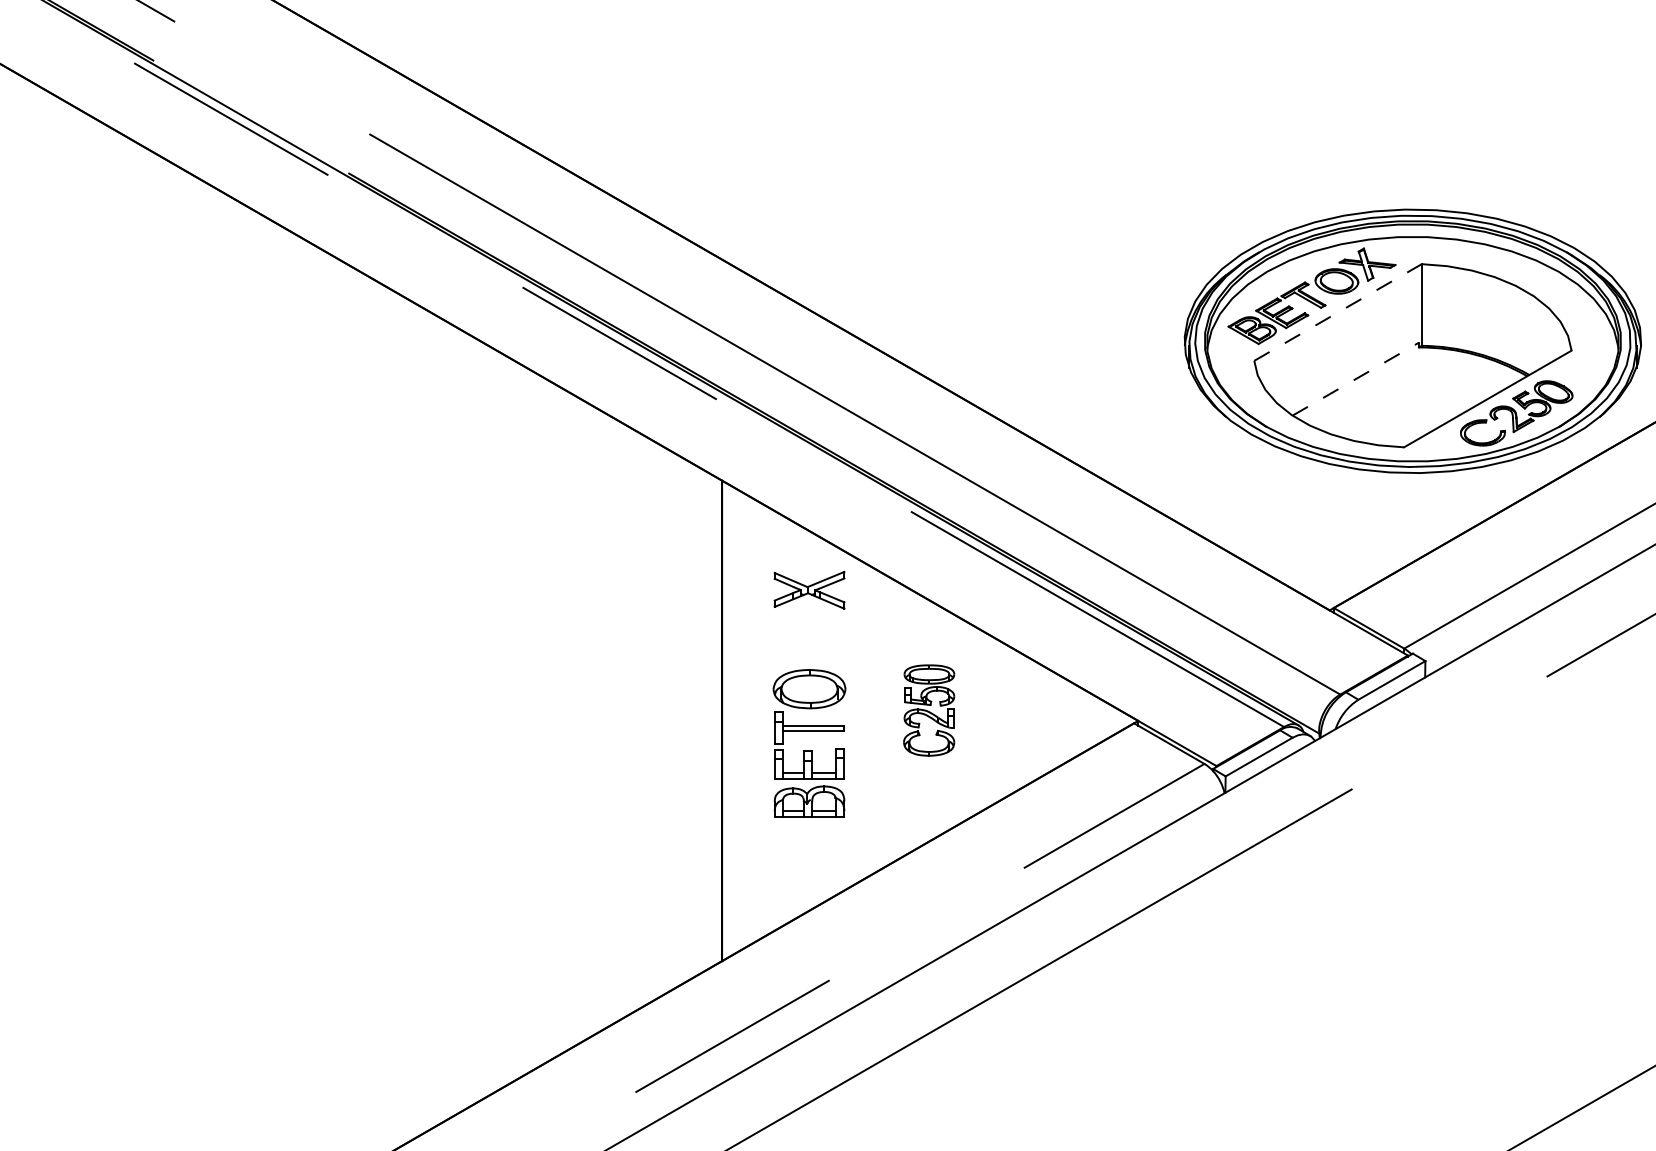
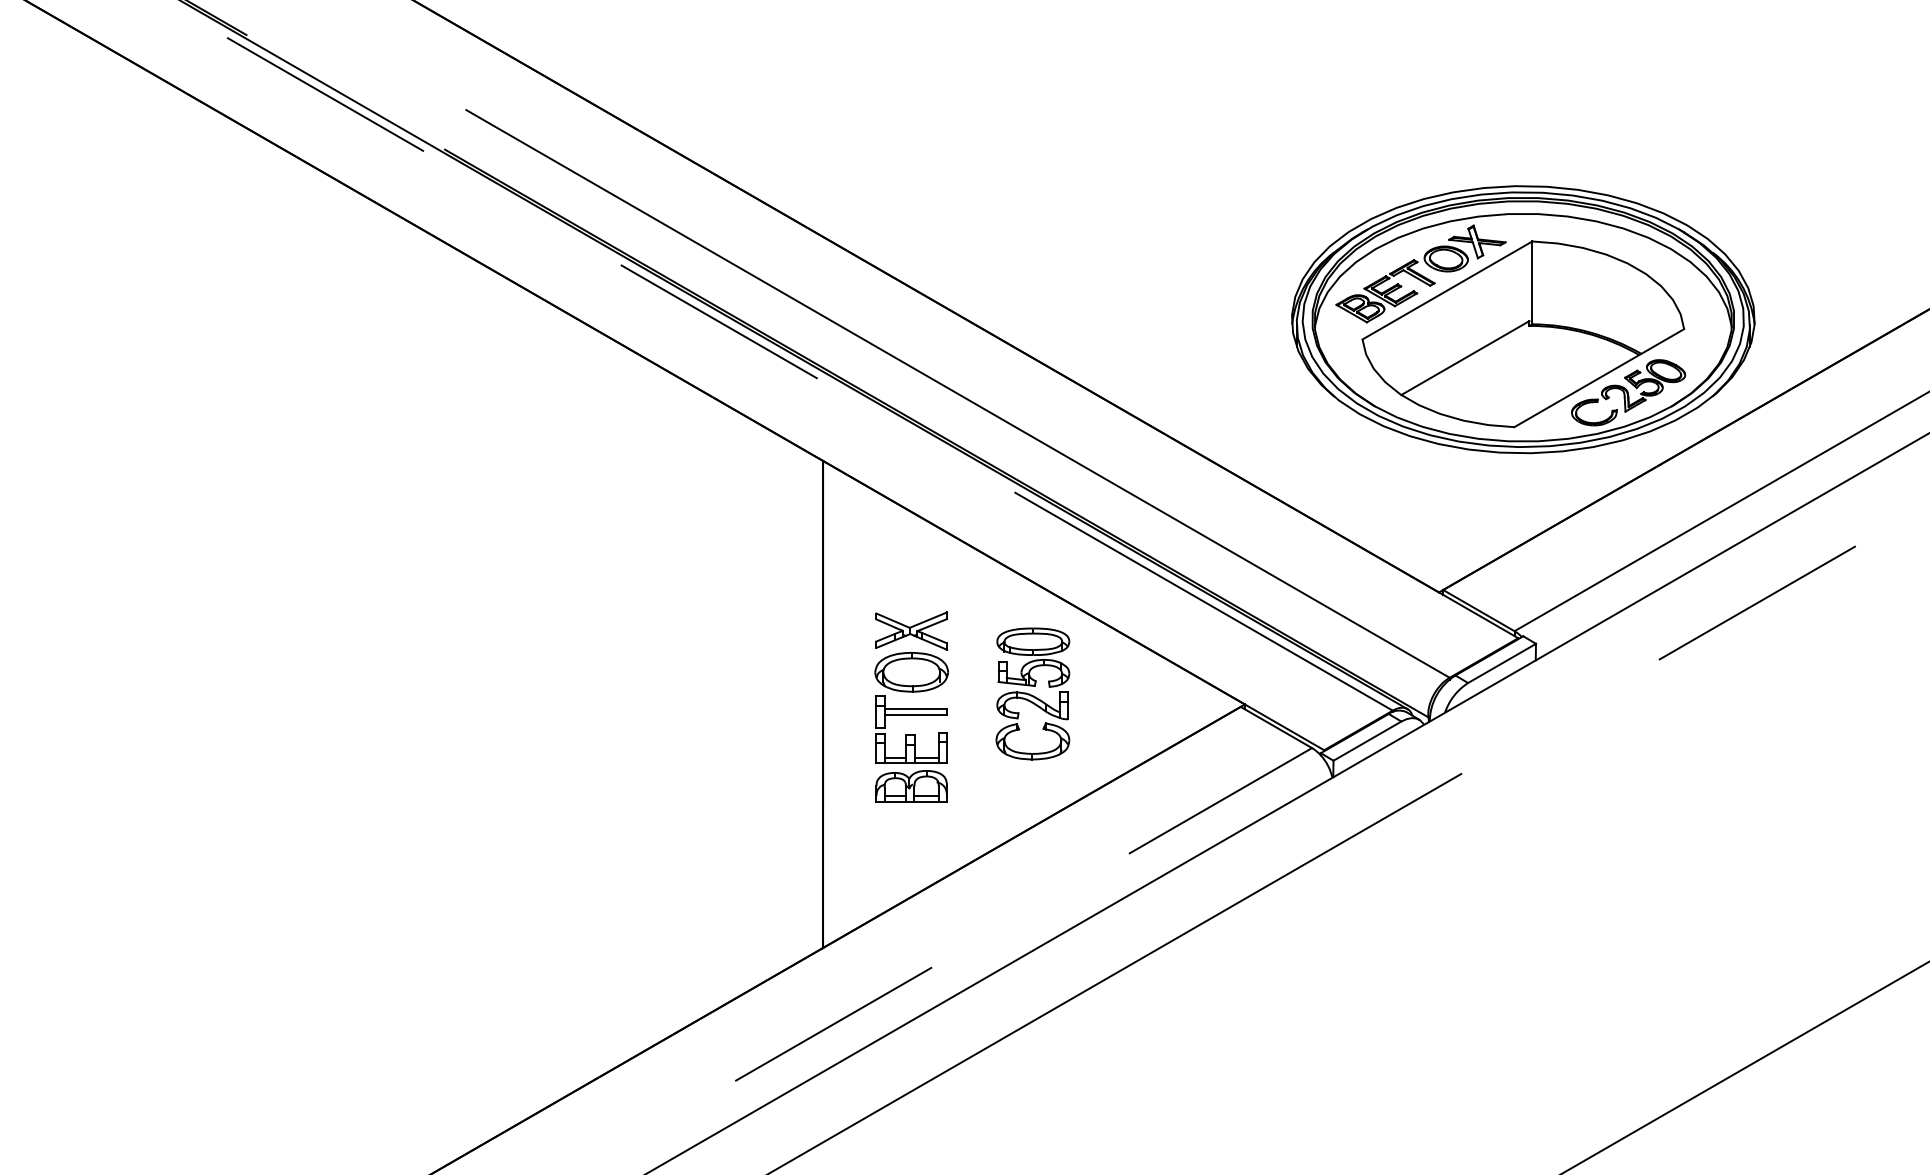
line: (1338, 312) -> (1447, 290), dashed -> solid
line: (1355, 379) -> (1465, 358), dashed -> solid
part: (809, 589) -> (911, 630), moved
part: (928, 710) -> (1032, 693), size x1.43

